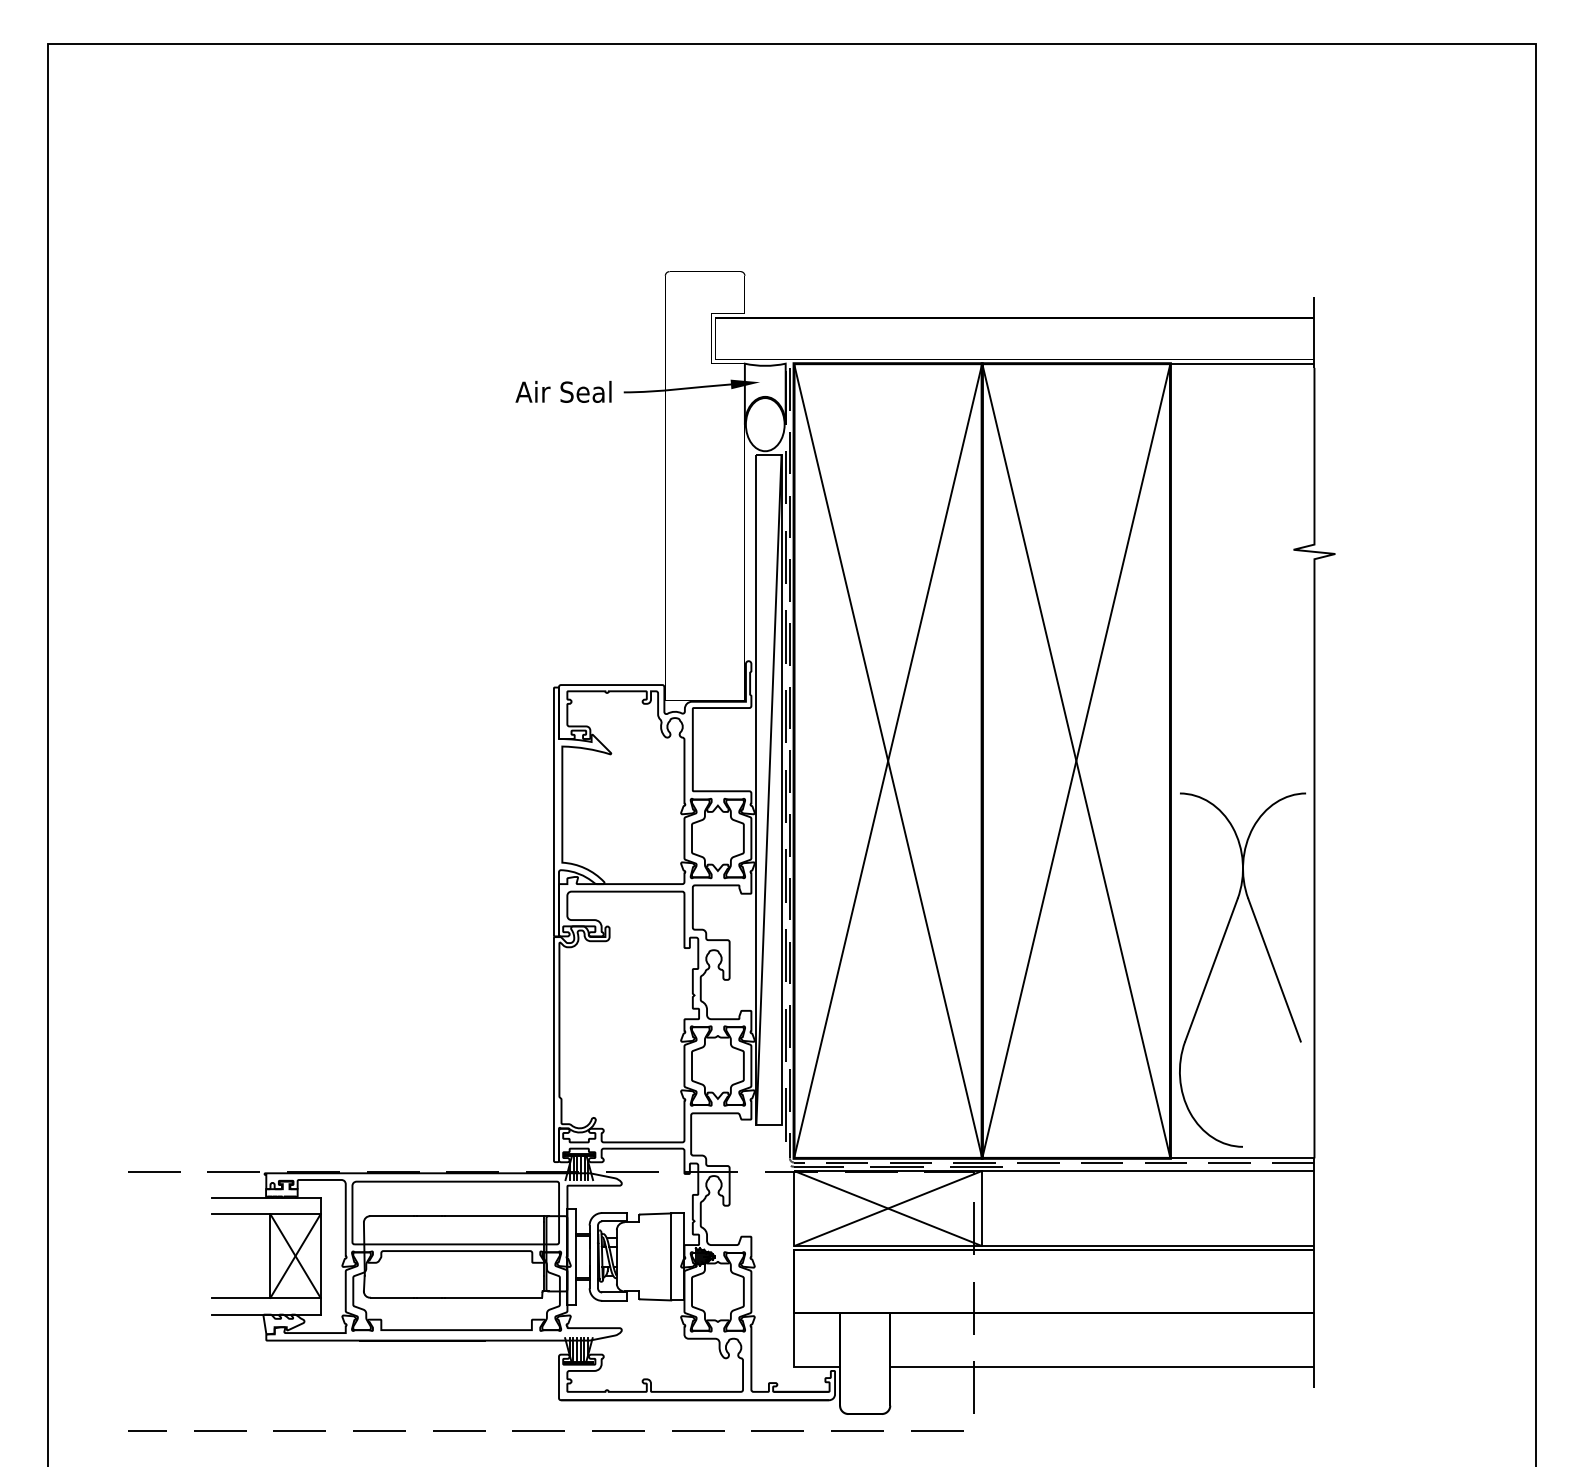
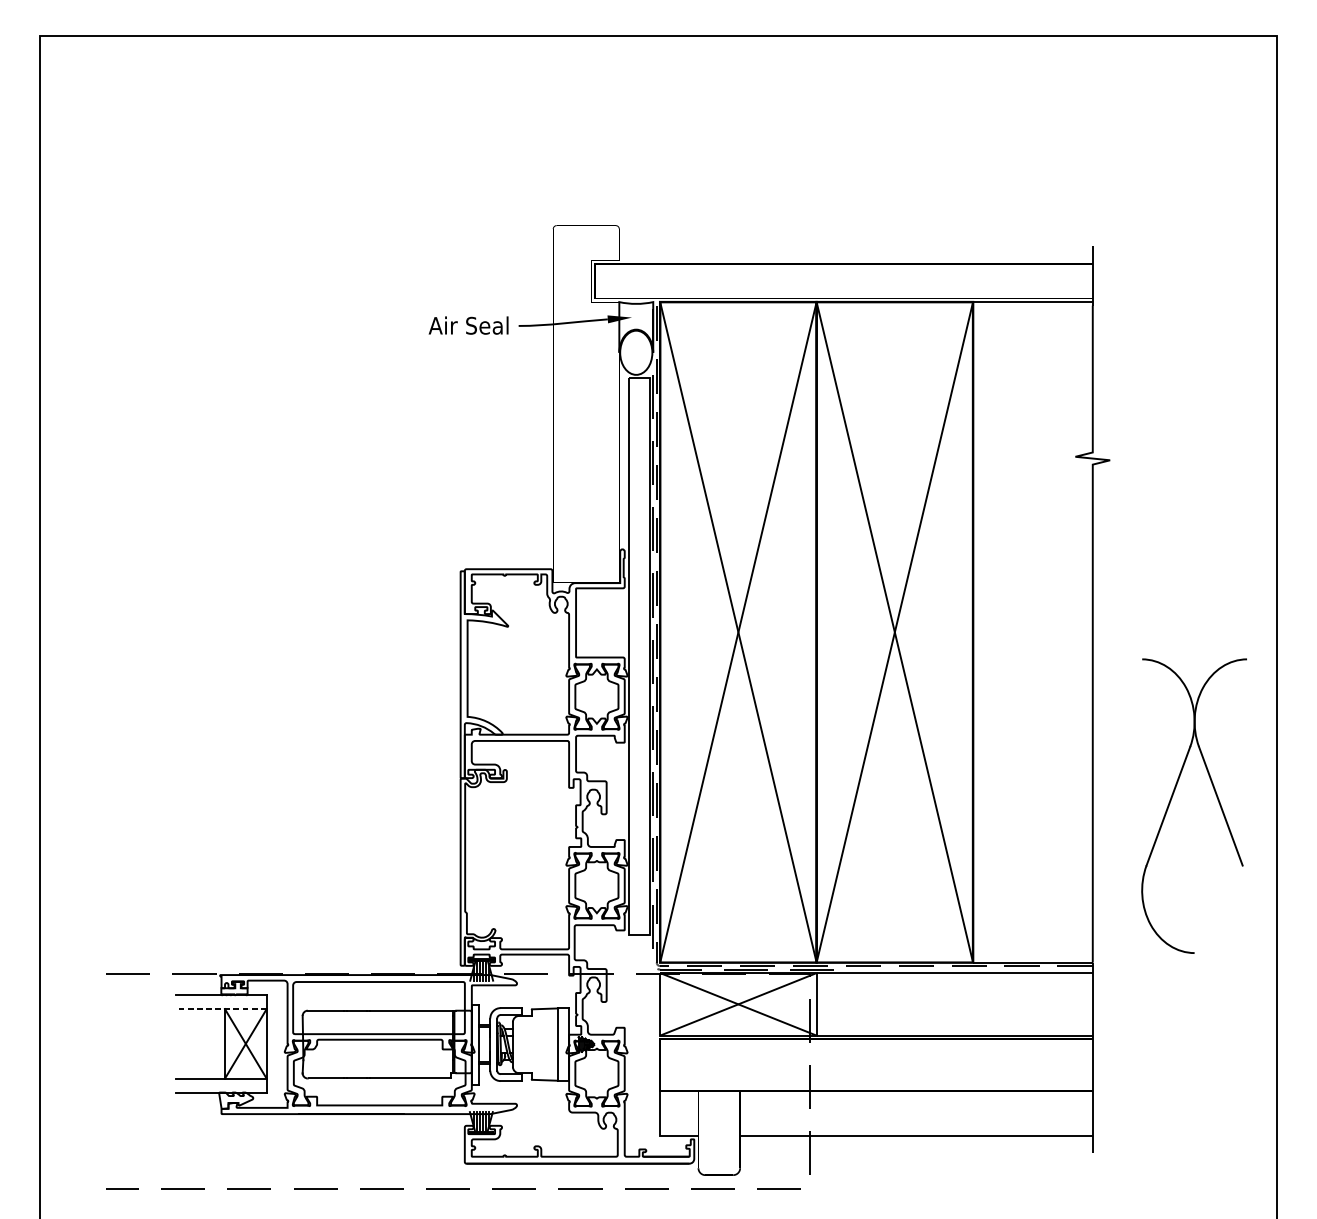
line: (768, 789) -> (638, 656), removed
part: (1217, 957) -> (1173, 795), moved
line: (265, 1214) -> (220, 1009), solid -> dashed

